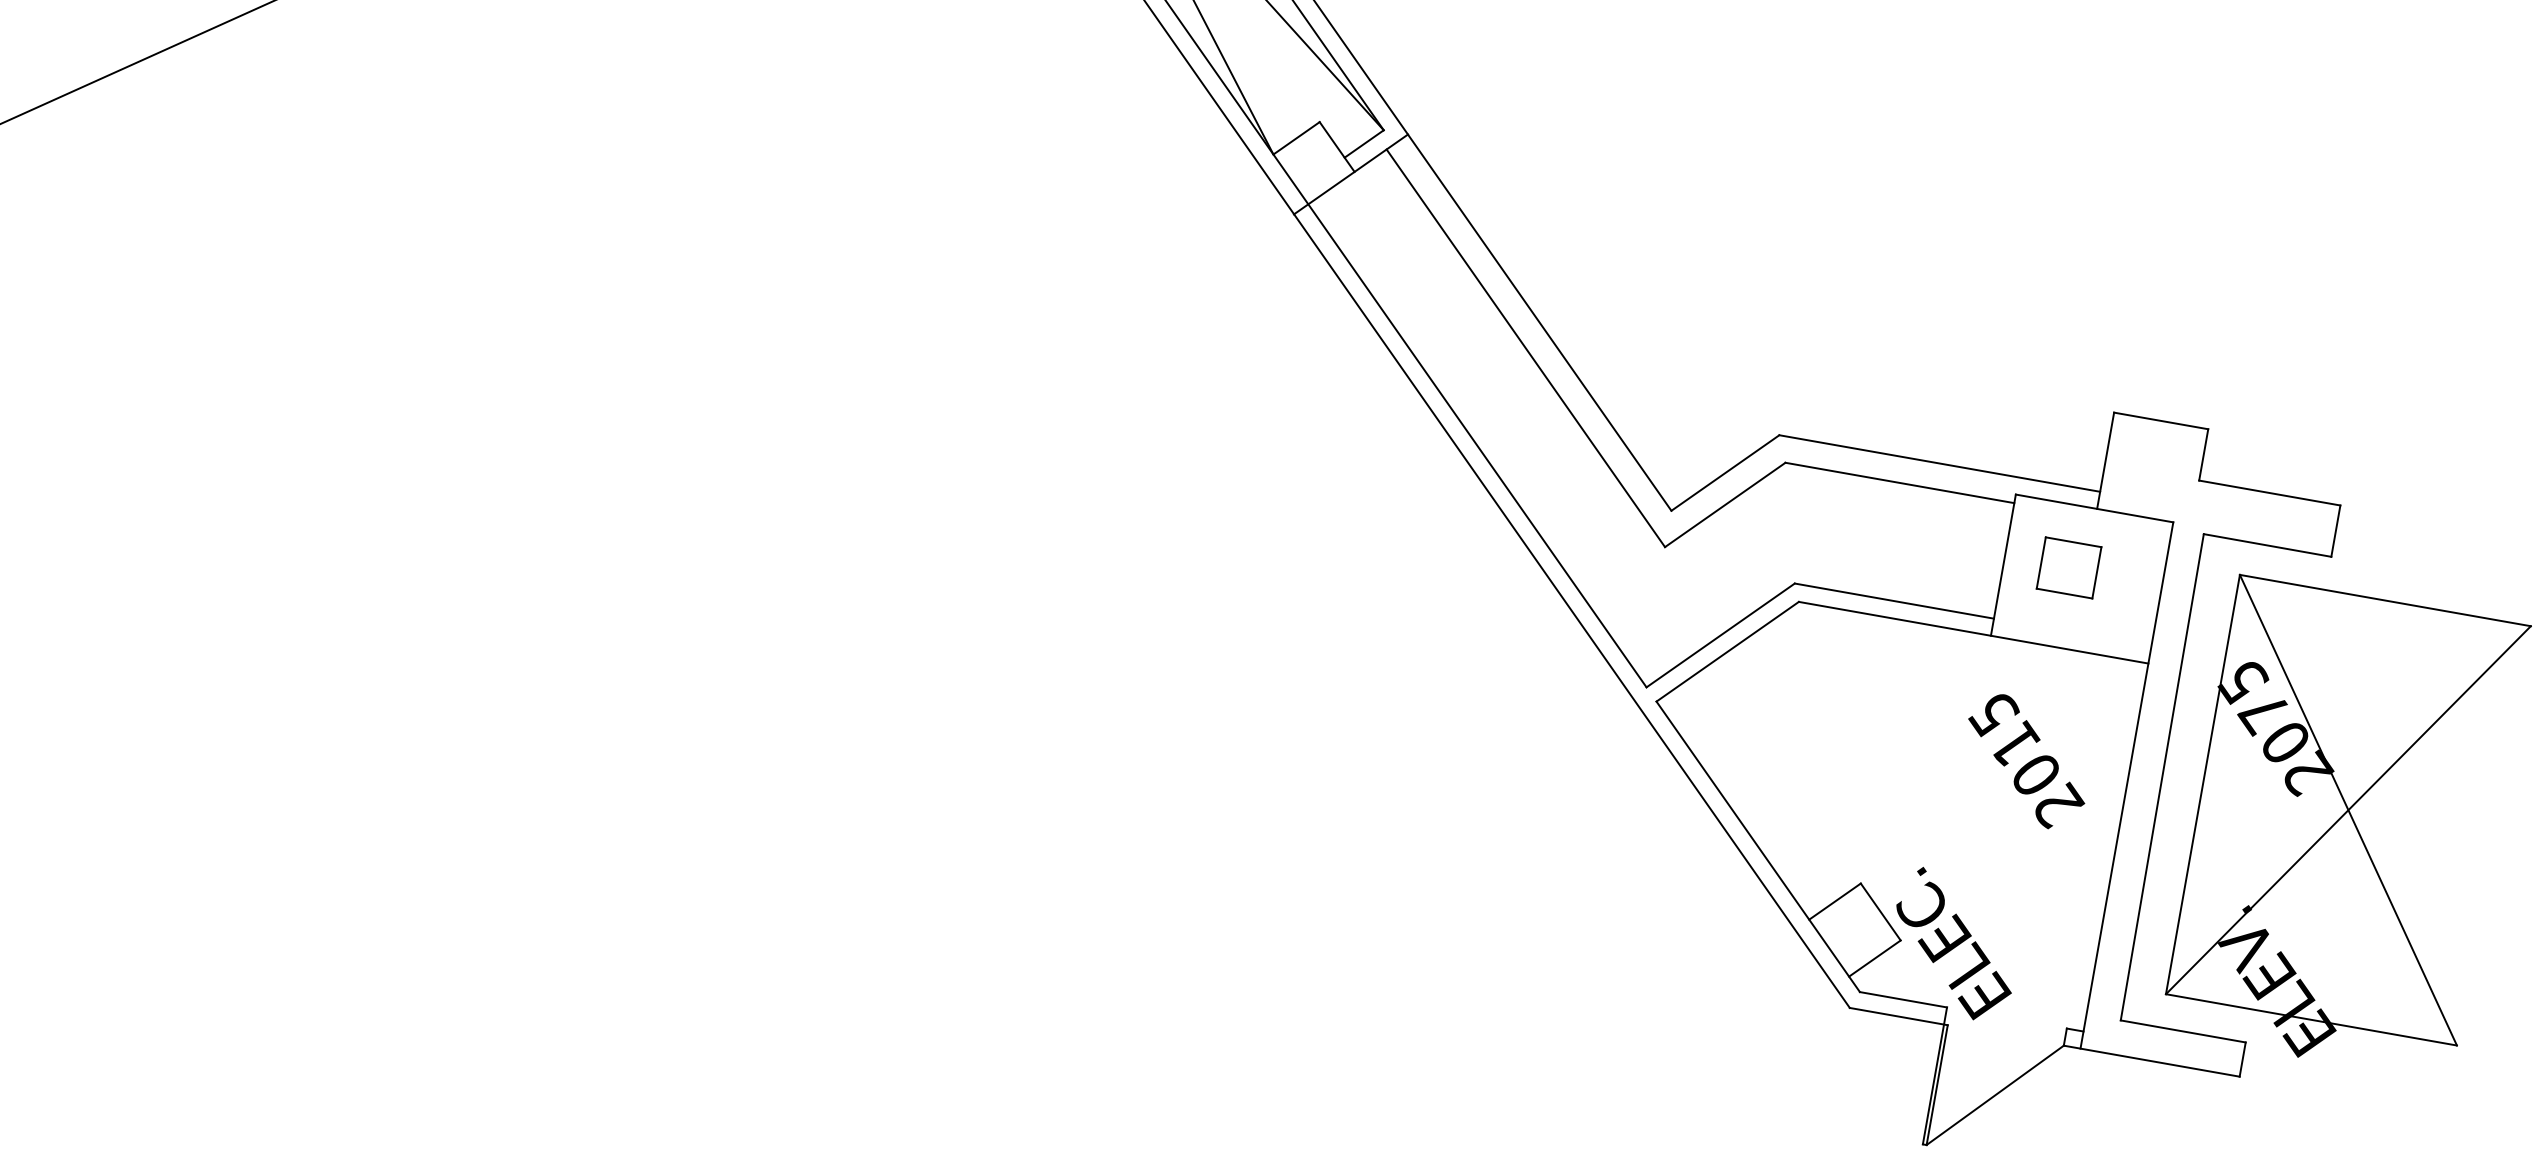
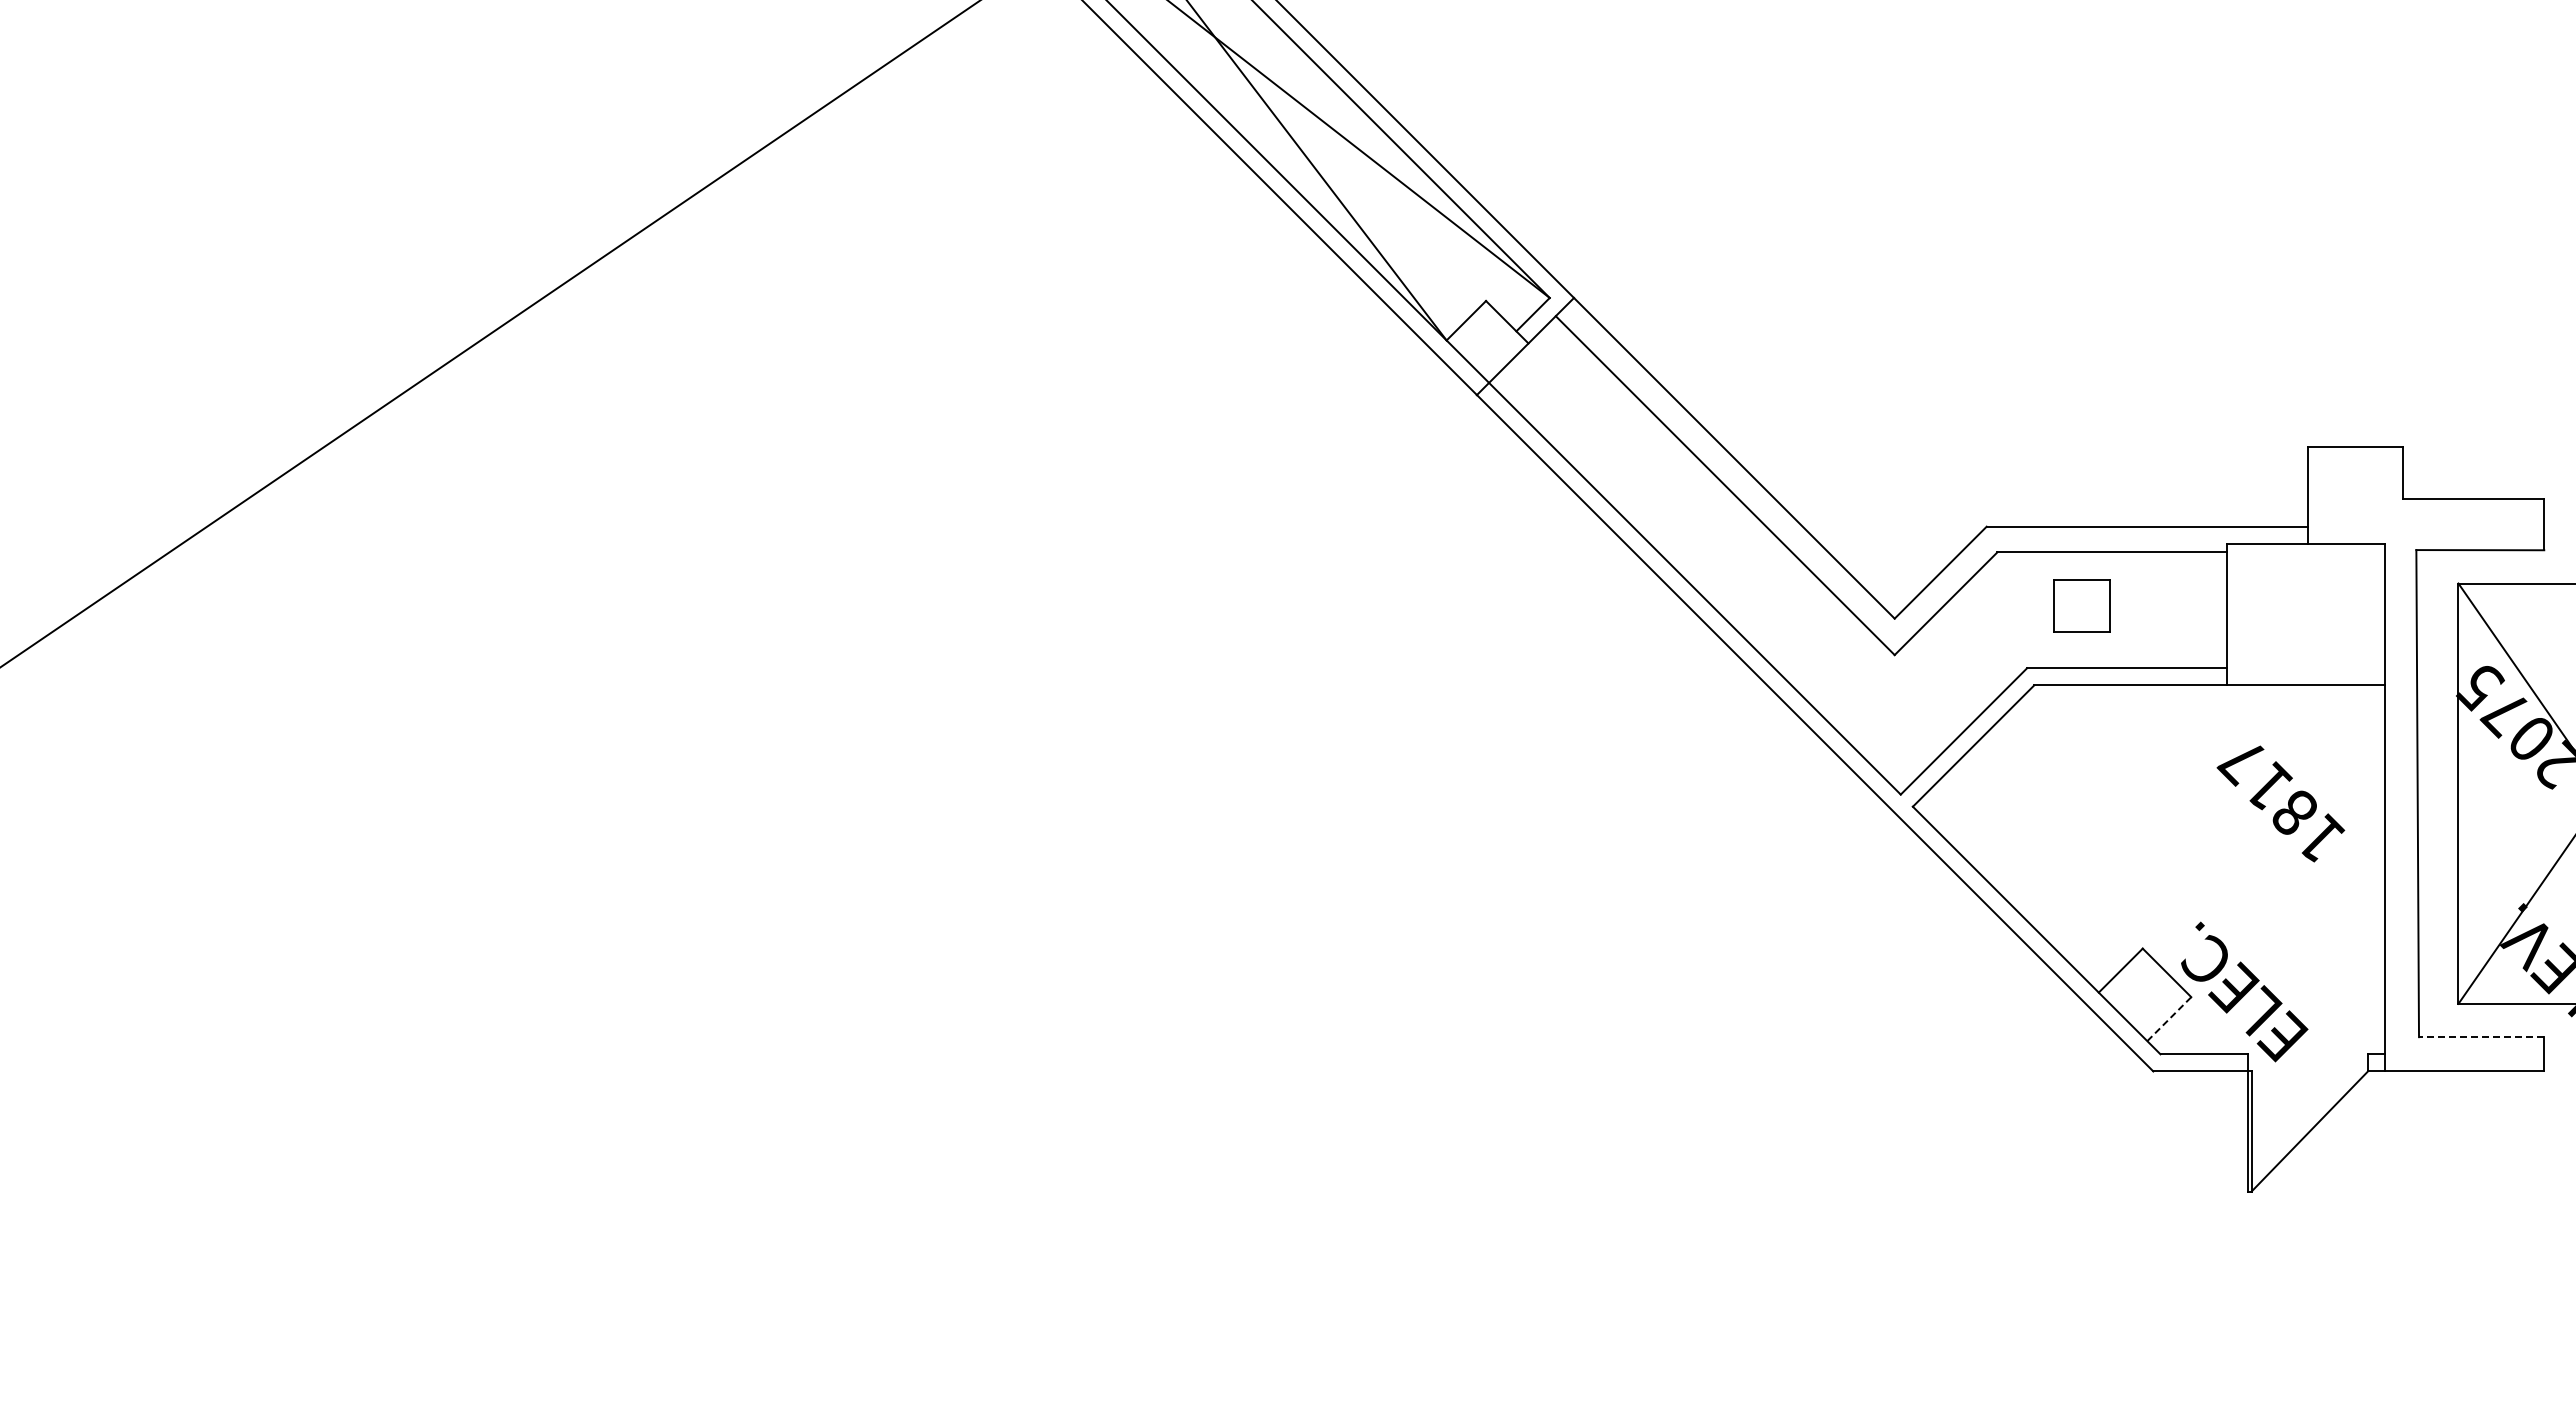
part: (2068, 567) -> (2081, 605), moved
text: (2025, 761) -> (2281, 801), 2015 -> 1817
line: (1875, 957) -> (2169, 1018), solid -> dashed
line: (2183, 1031) -> (2481, 1037), solid -> dashed

